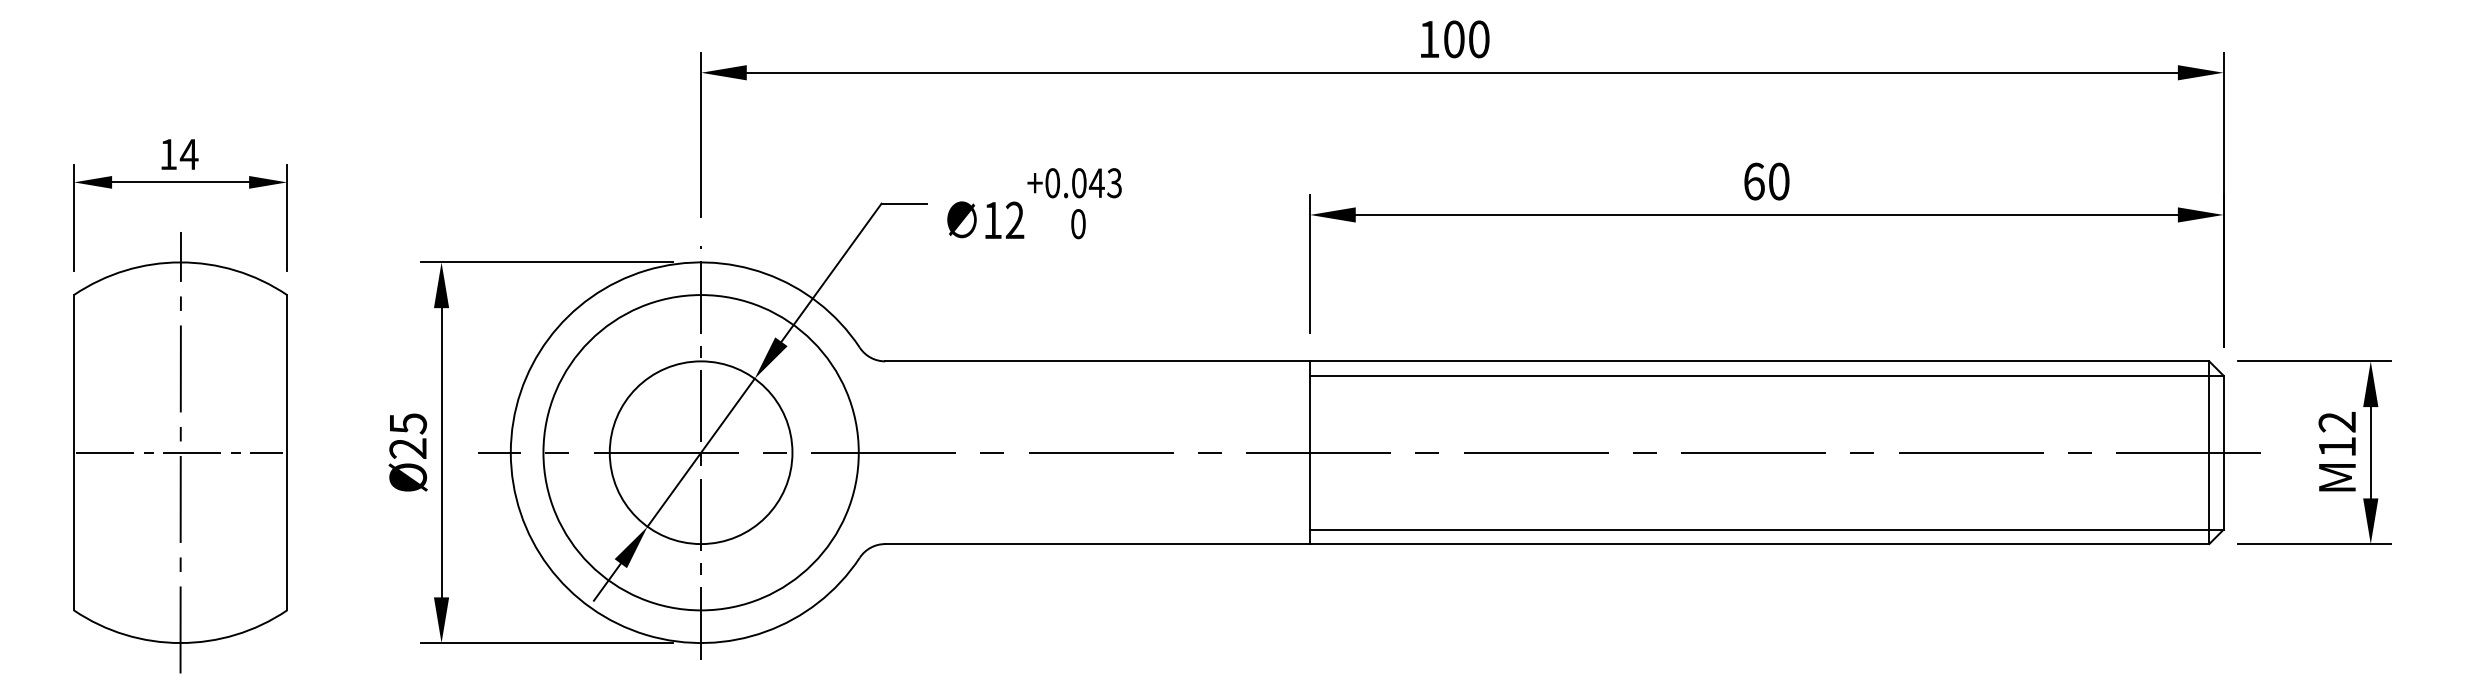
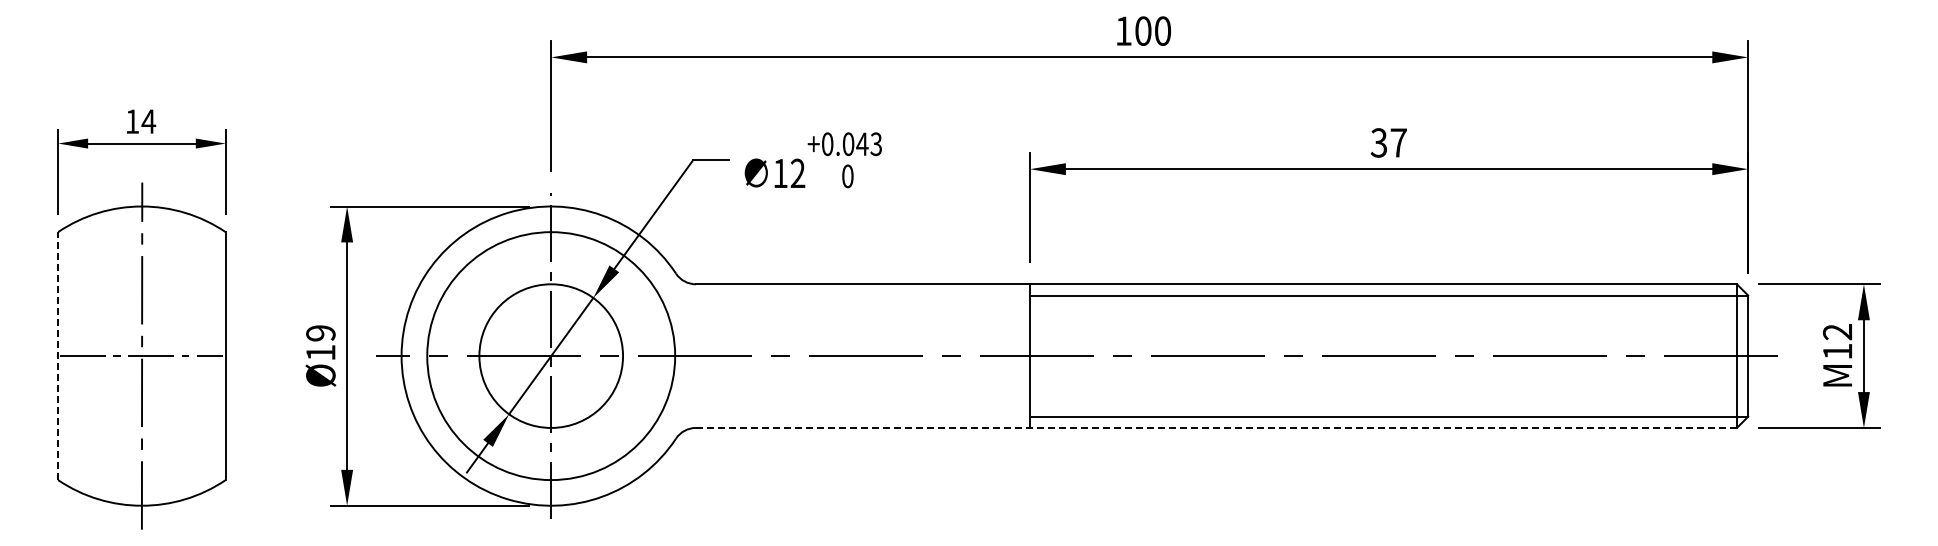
text: (1766, 181) -> (1388, 142), 60 -> 37
text: (407, 436) -> (320, 343), Ø25 -> Ø19
line: (74, 453) -> (58, 356), solid -> dashed
line: (1547, 543) -> (1216, 427), solid -> dashed

